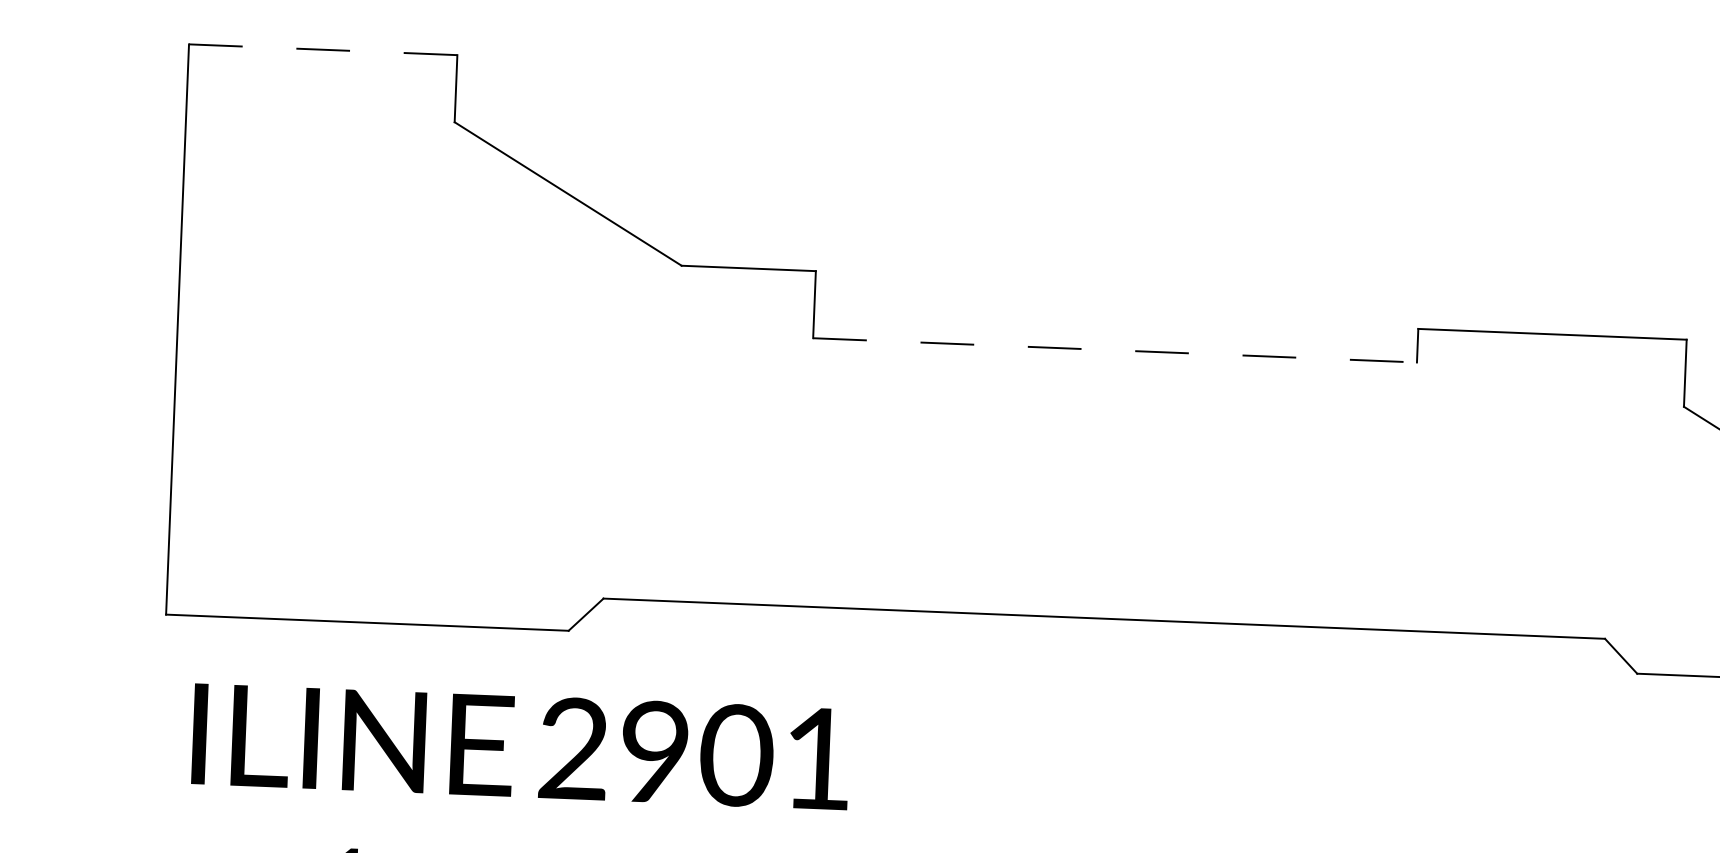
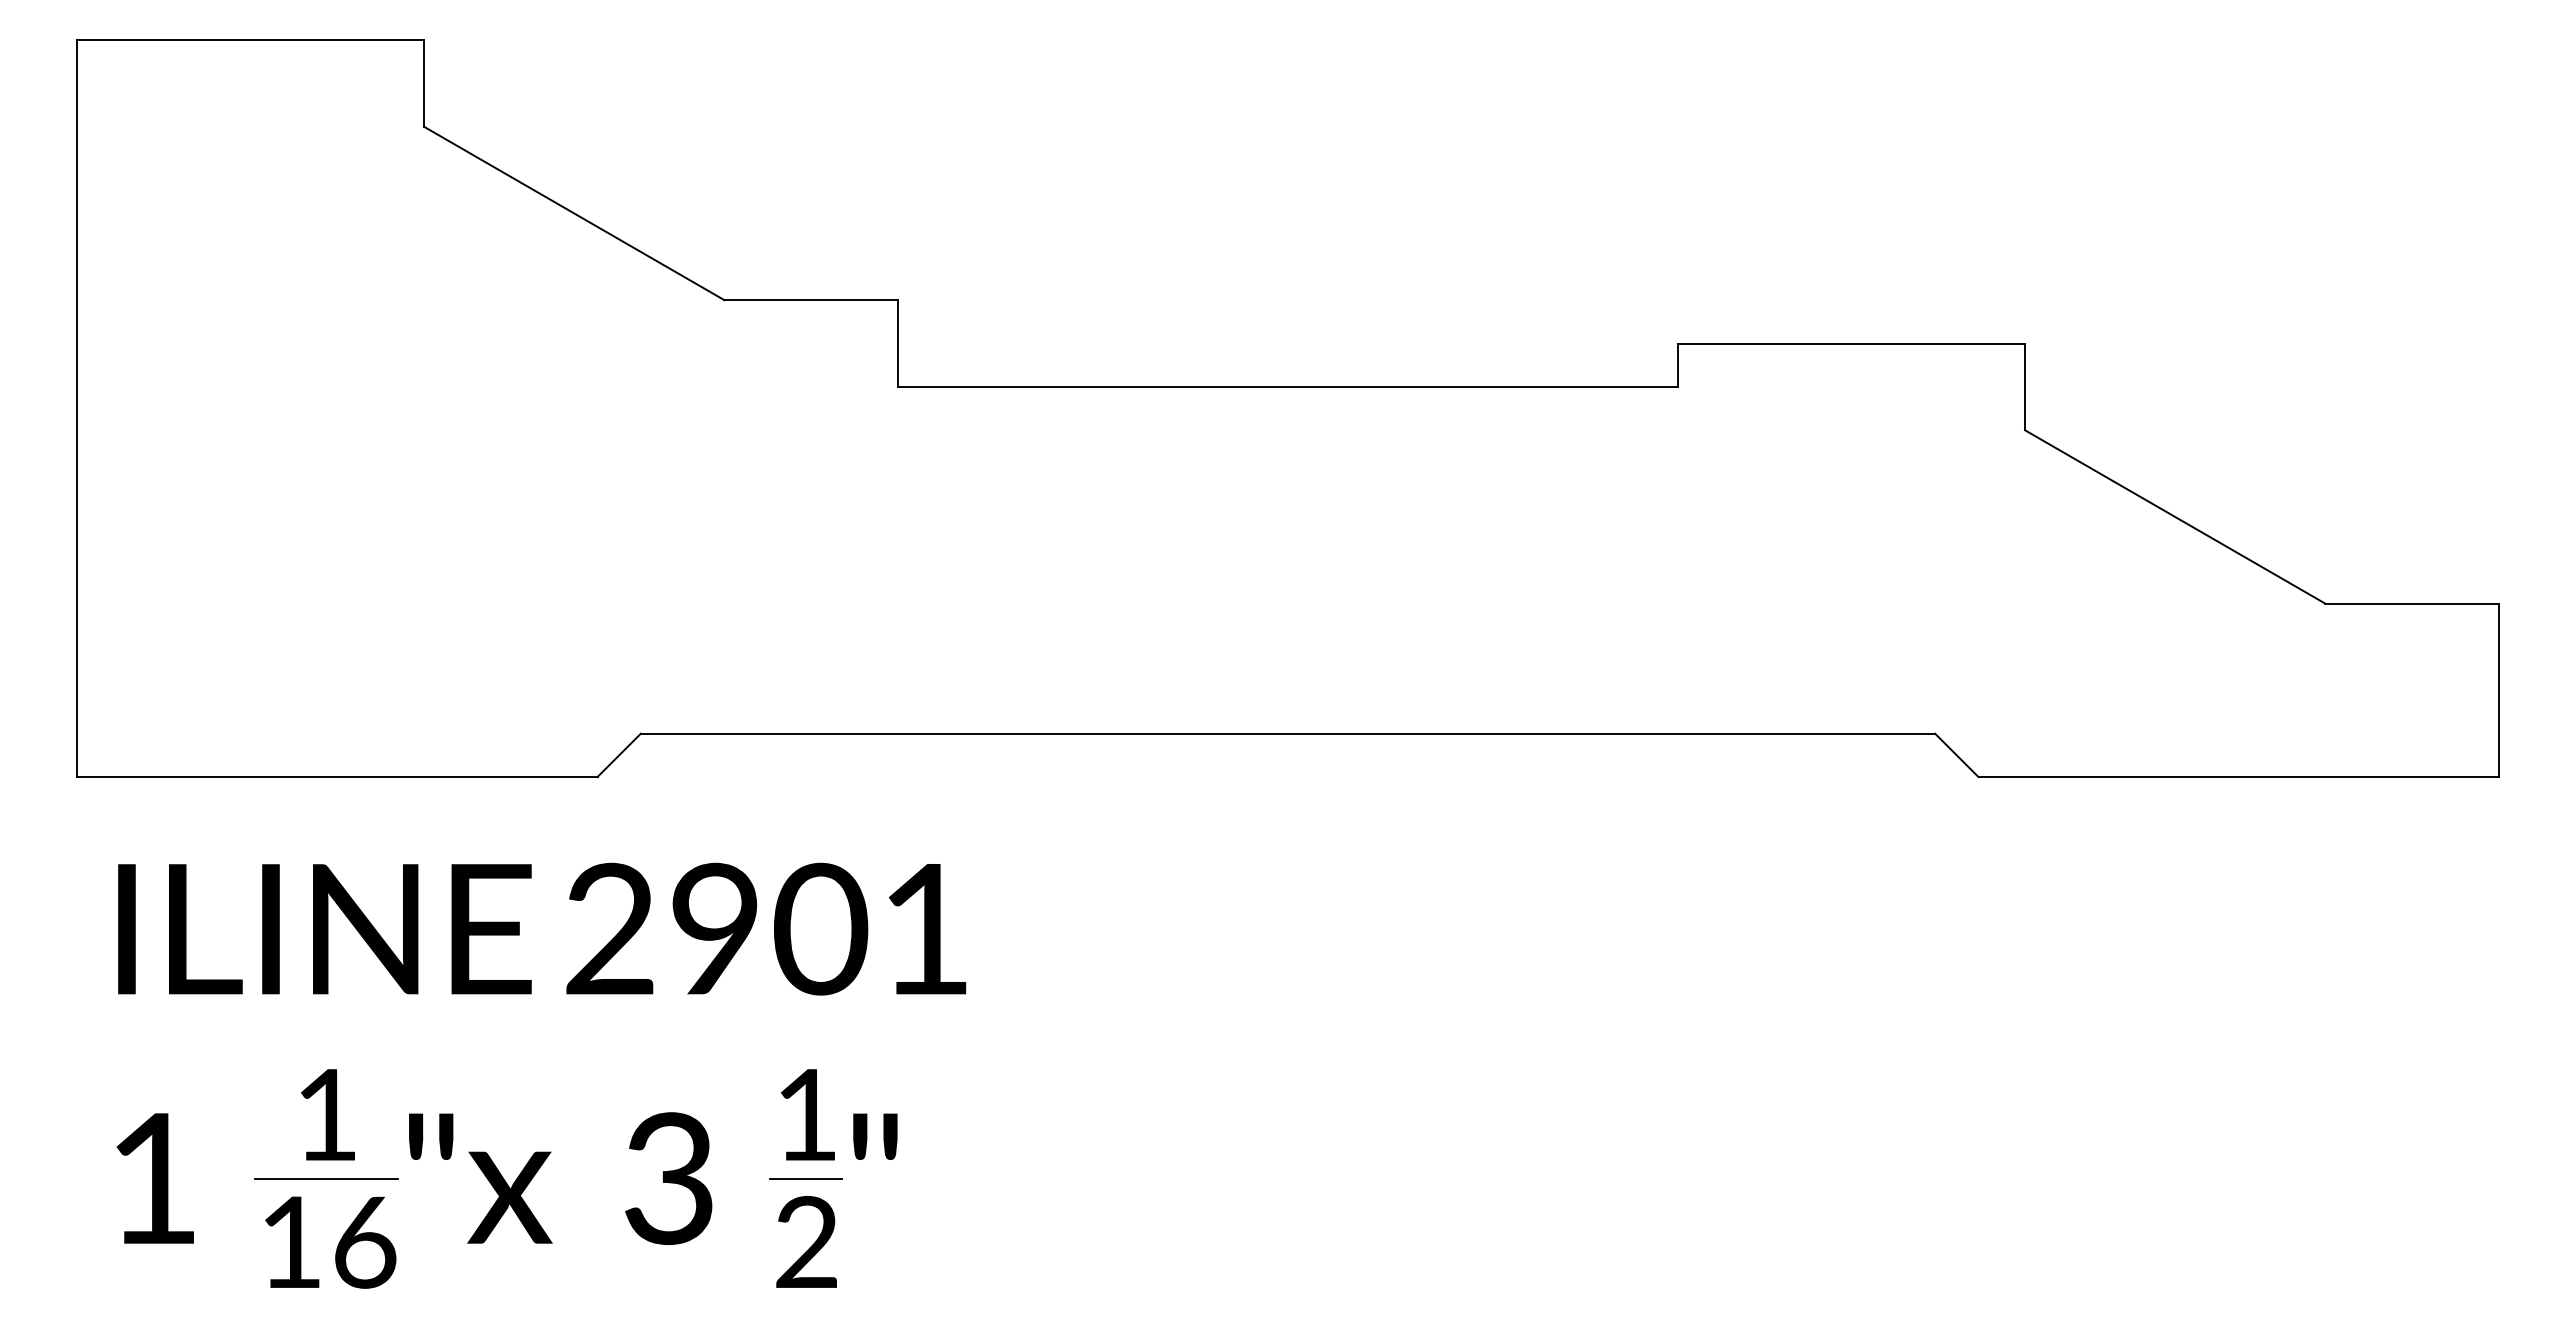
line: (323, 50) -> (250, 40), dashed -> solid
line: (1115, 350) -> (1288, 386), dashed -> solid

